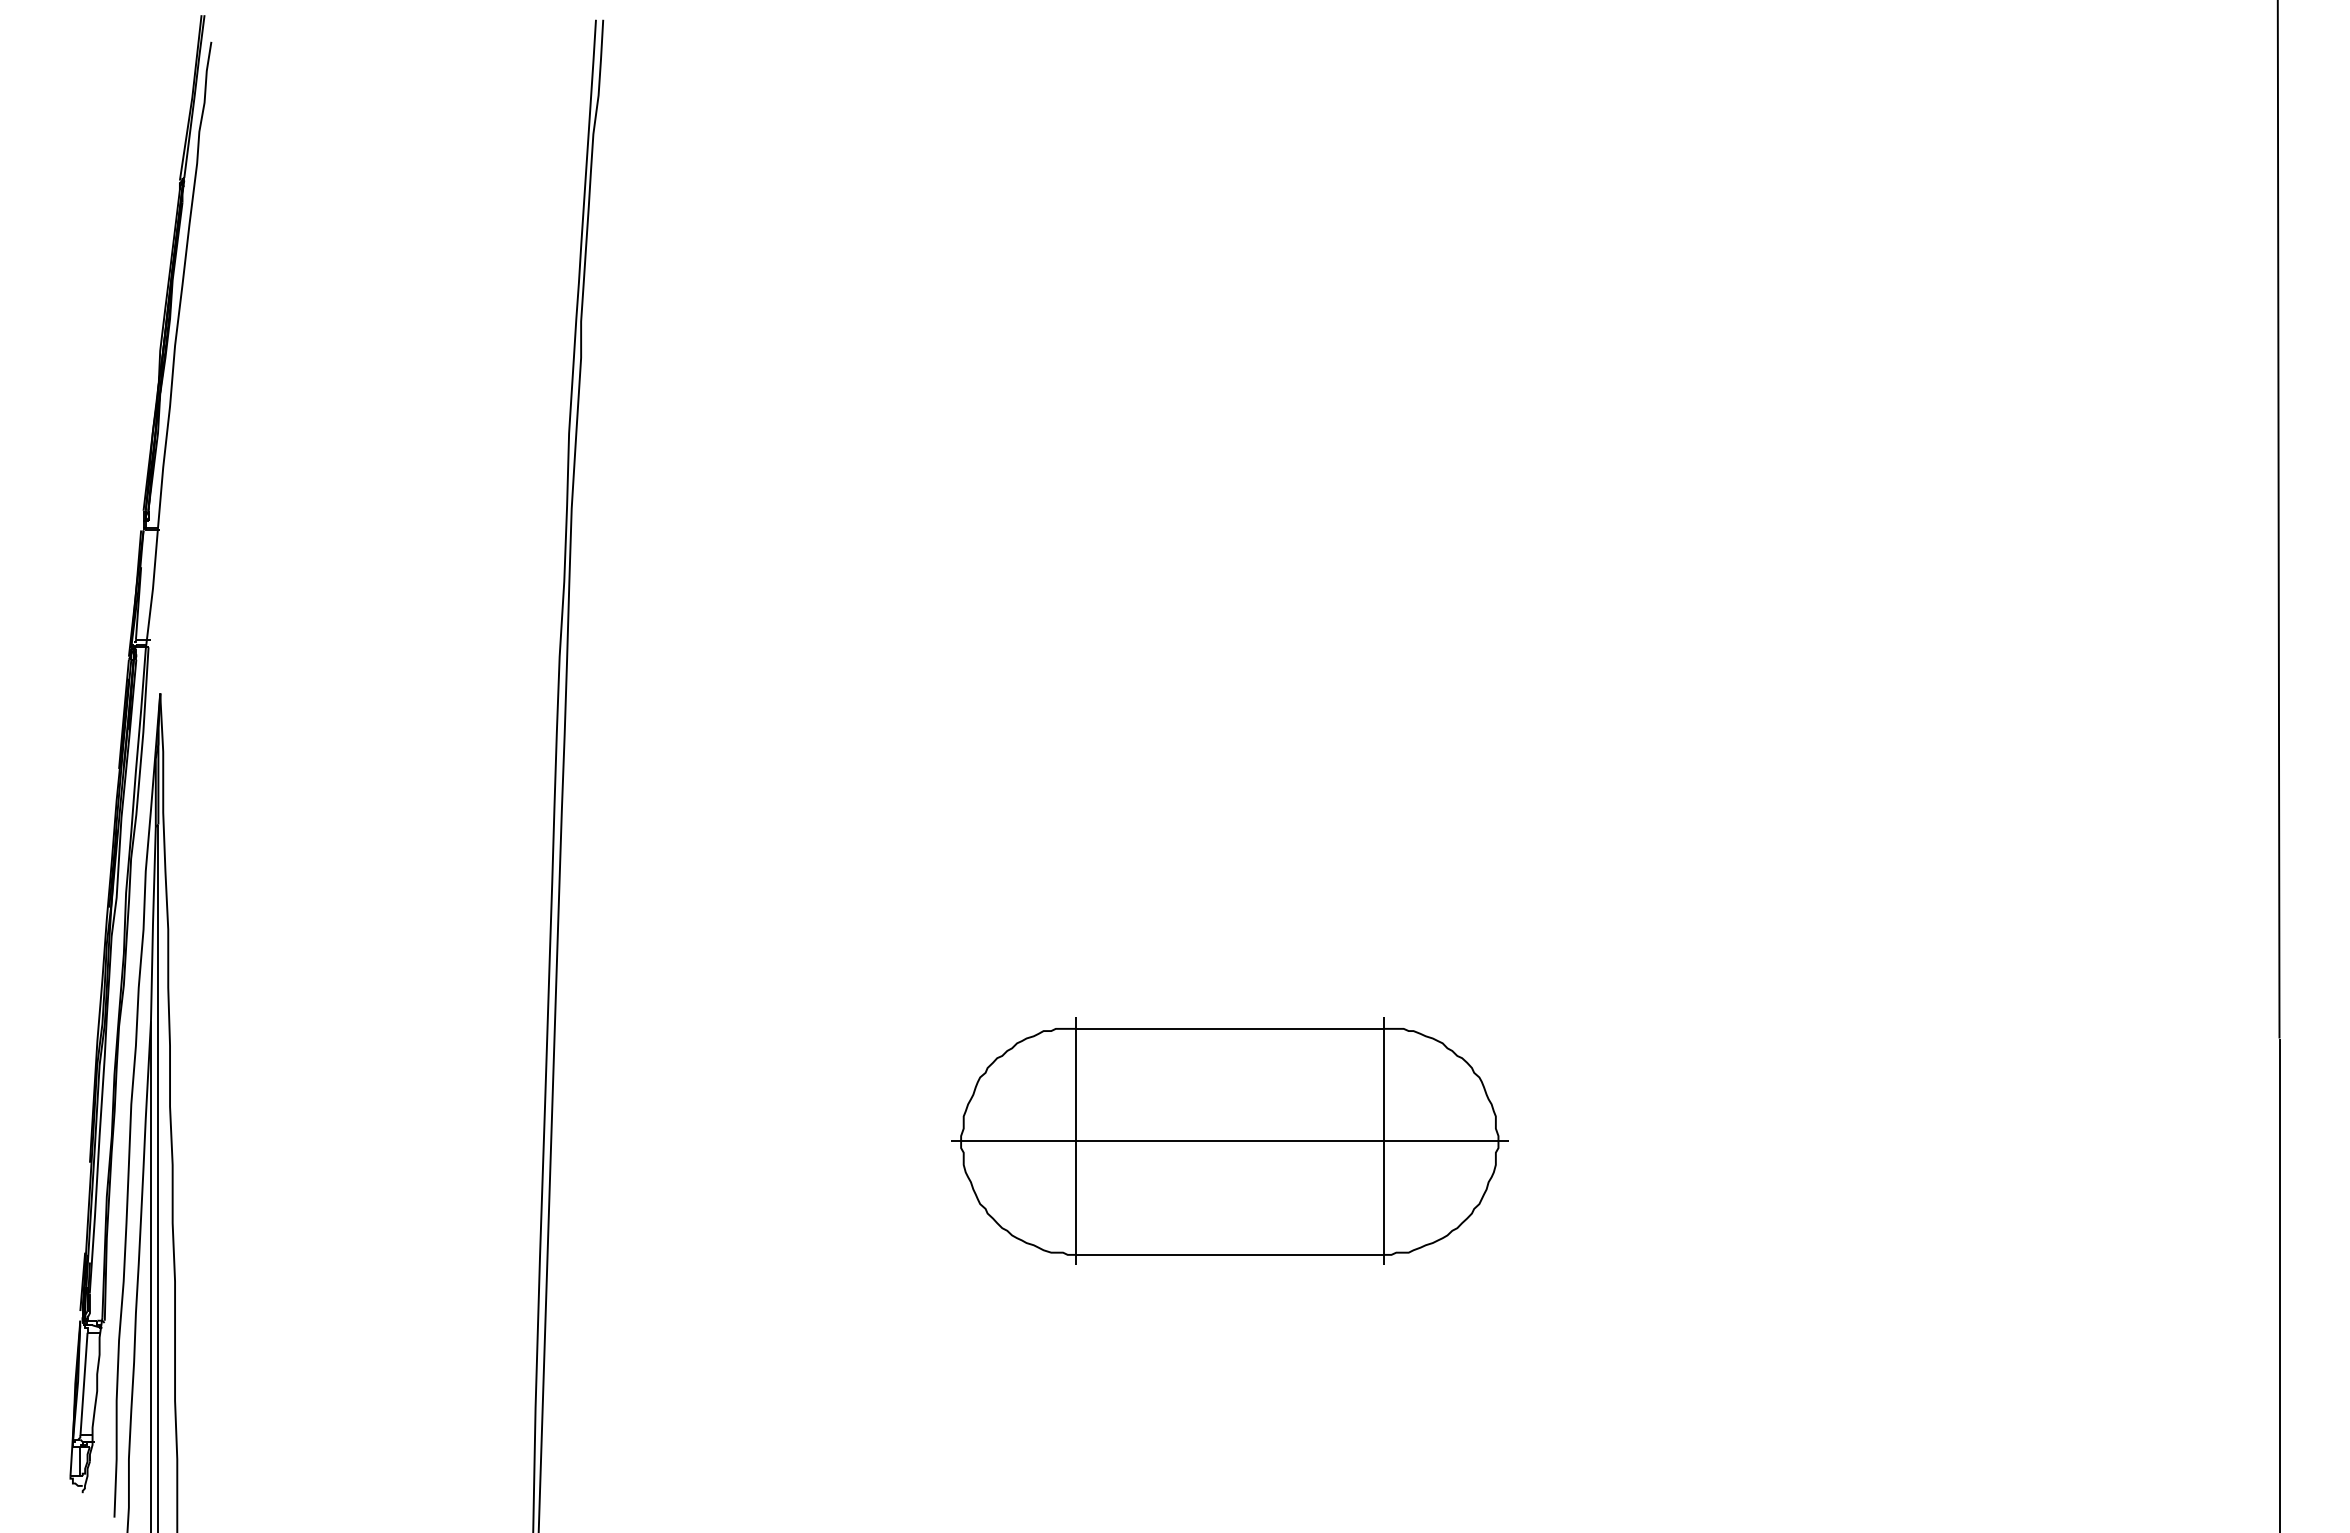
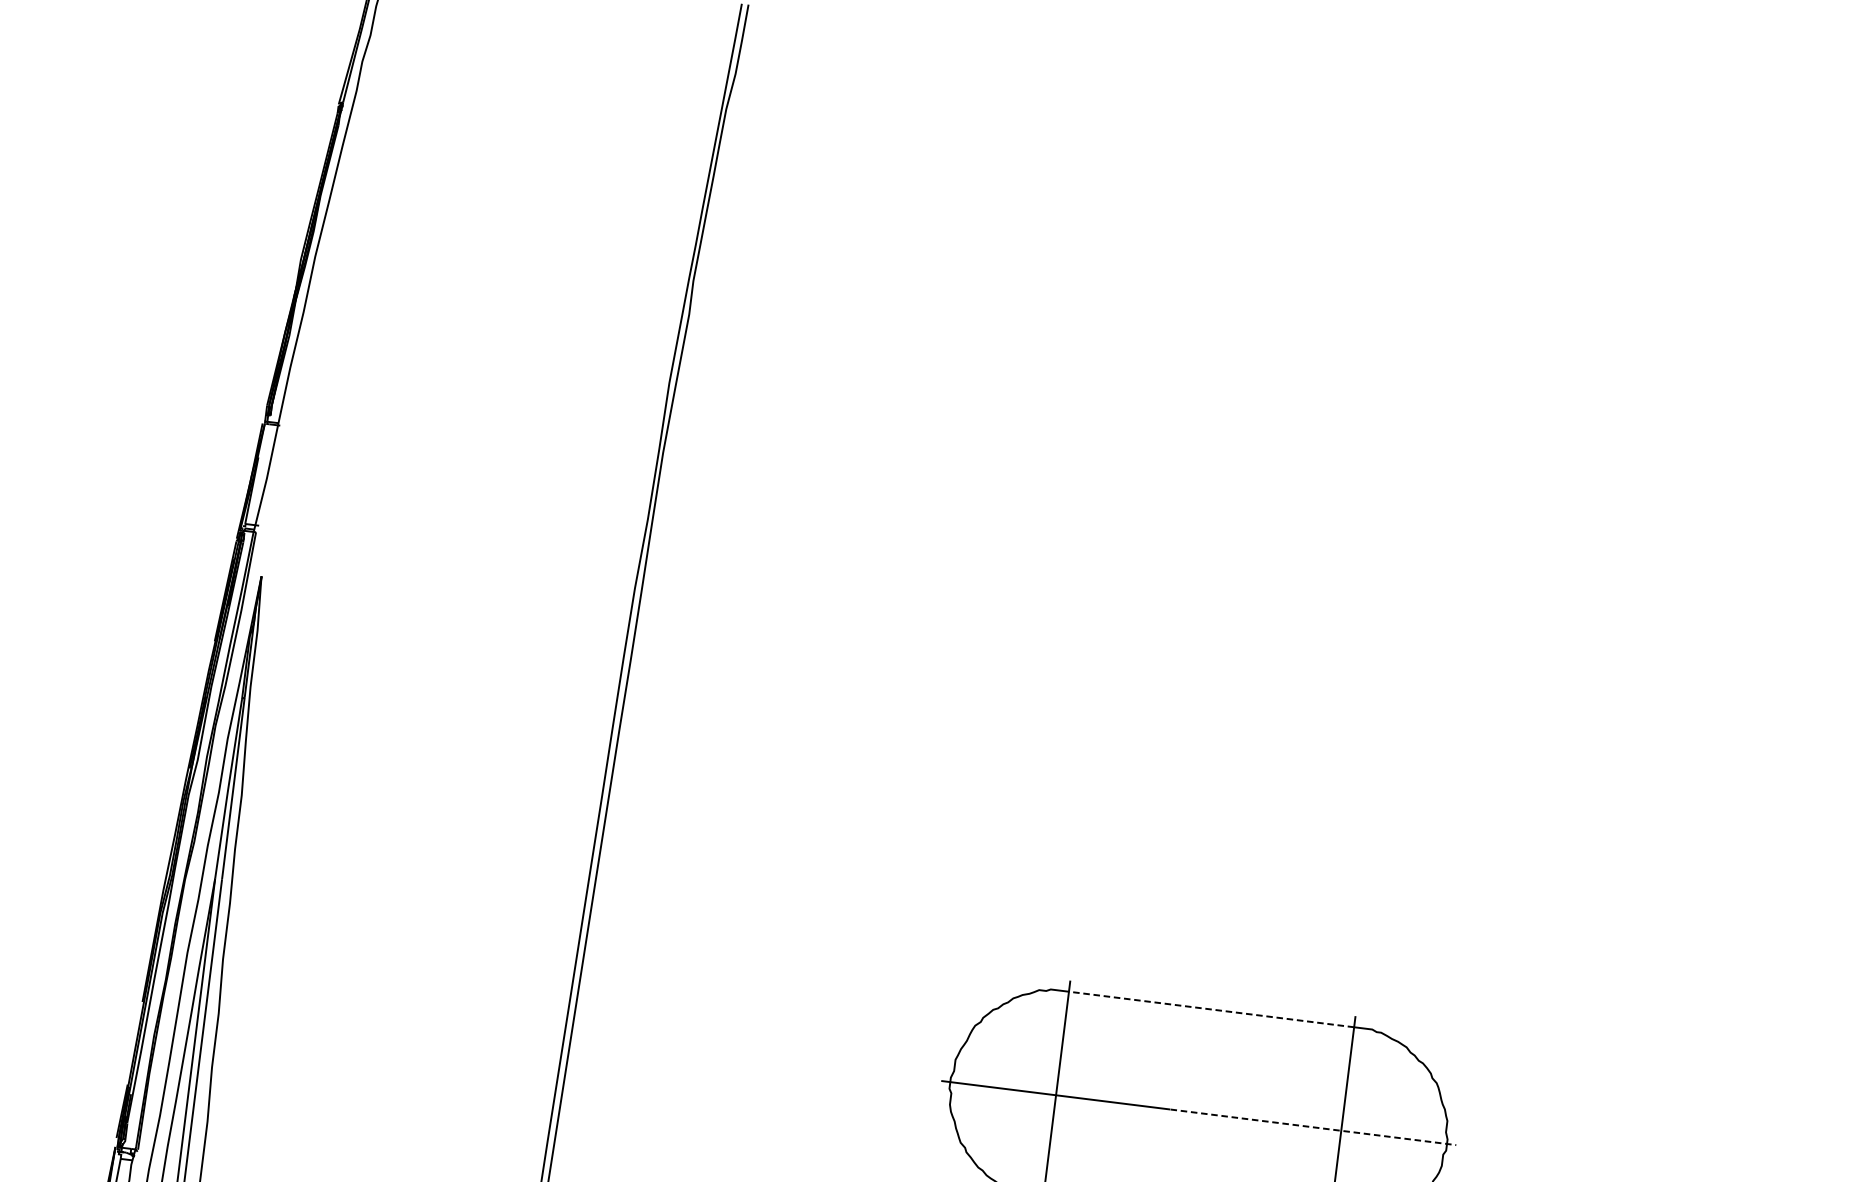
line: (1229, 1028) -> (1211, 1009), solid -> dashed
line: (1353, 1140) -> (1313, 1126), solid -> dashed

